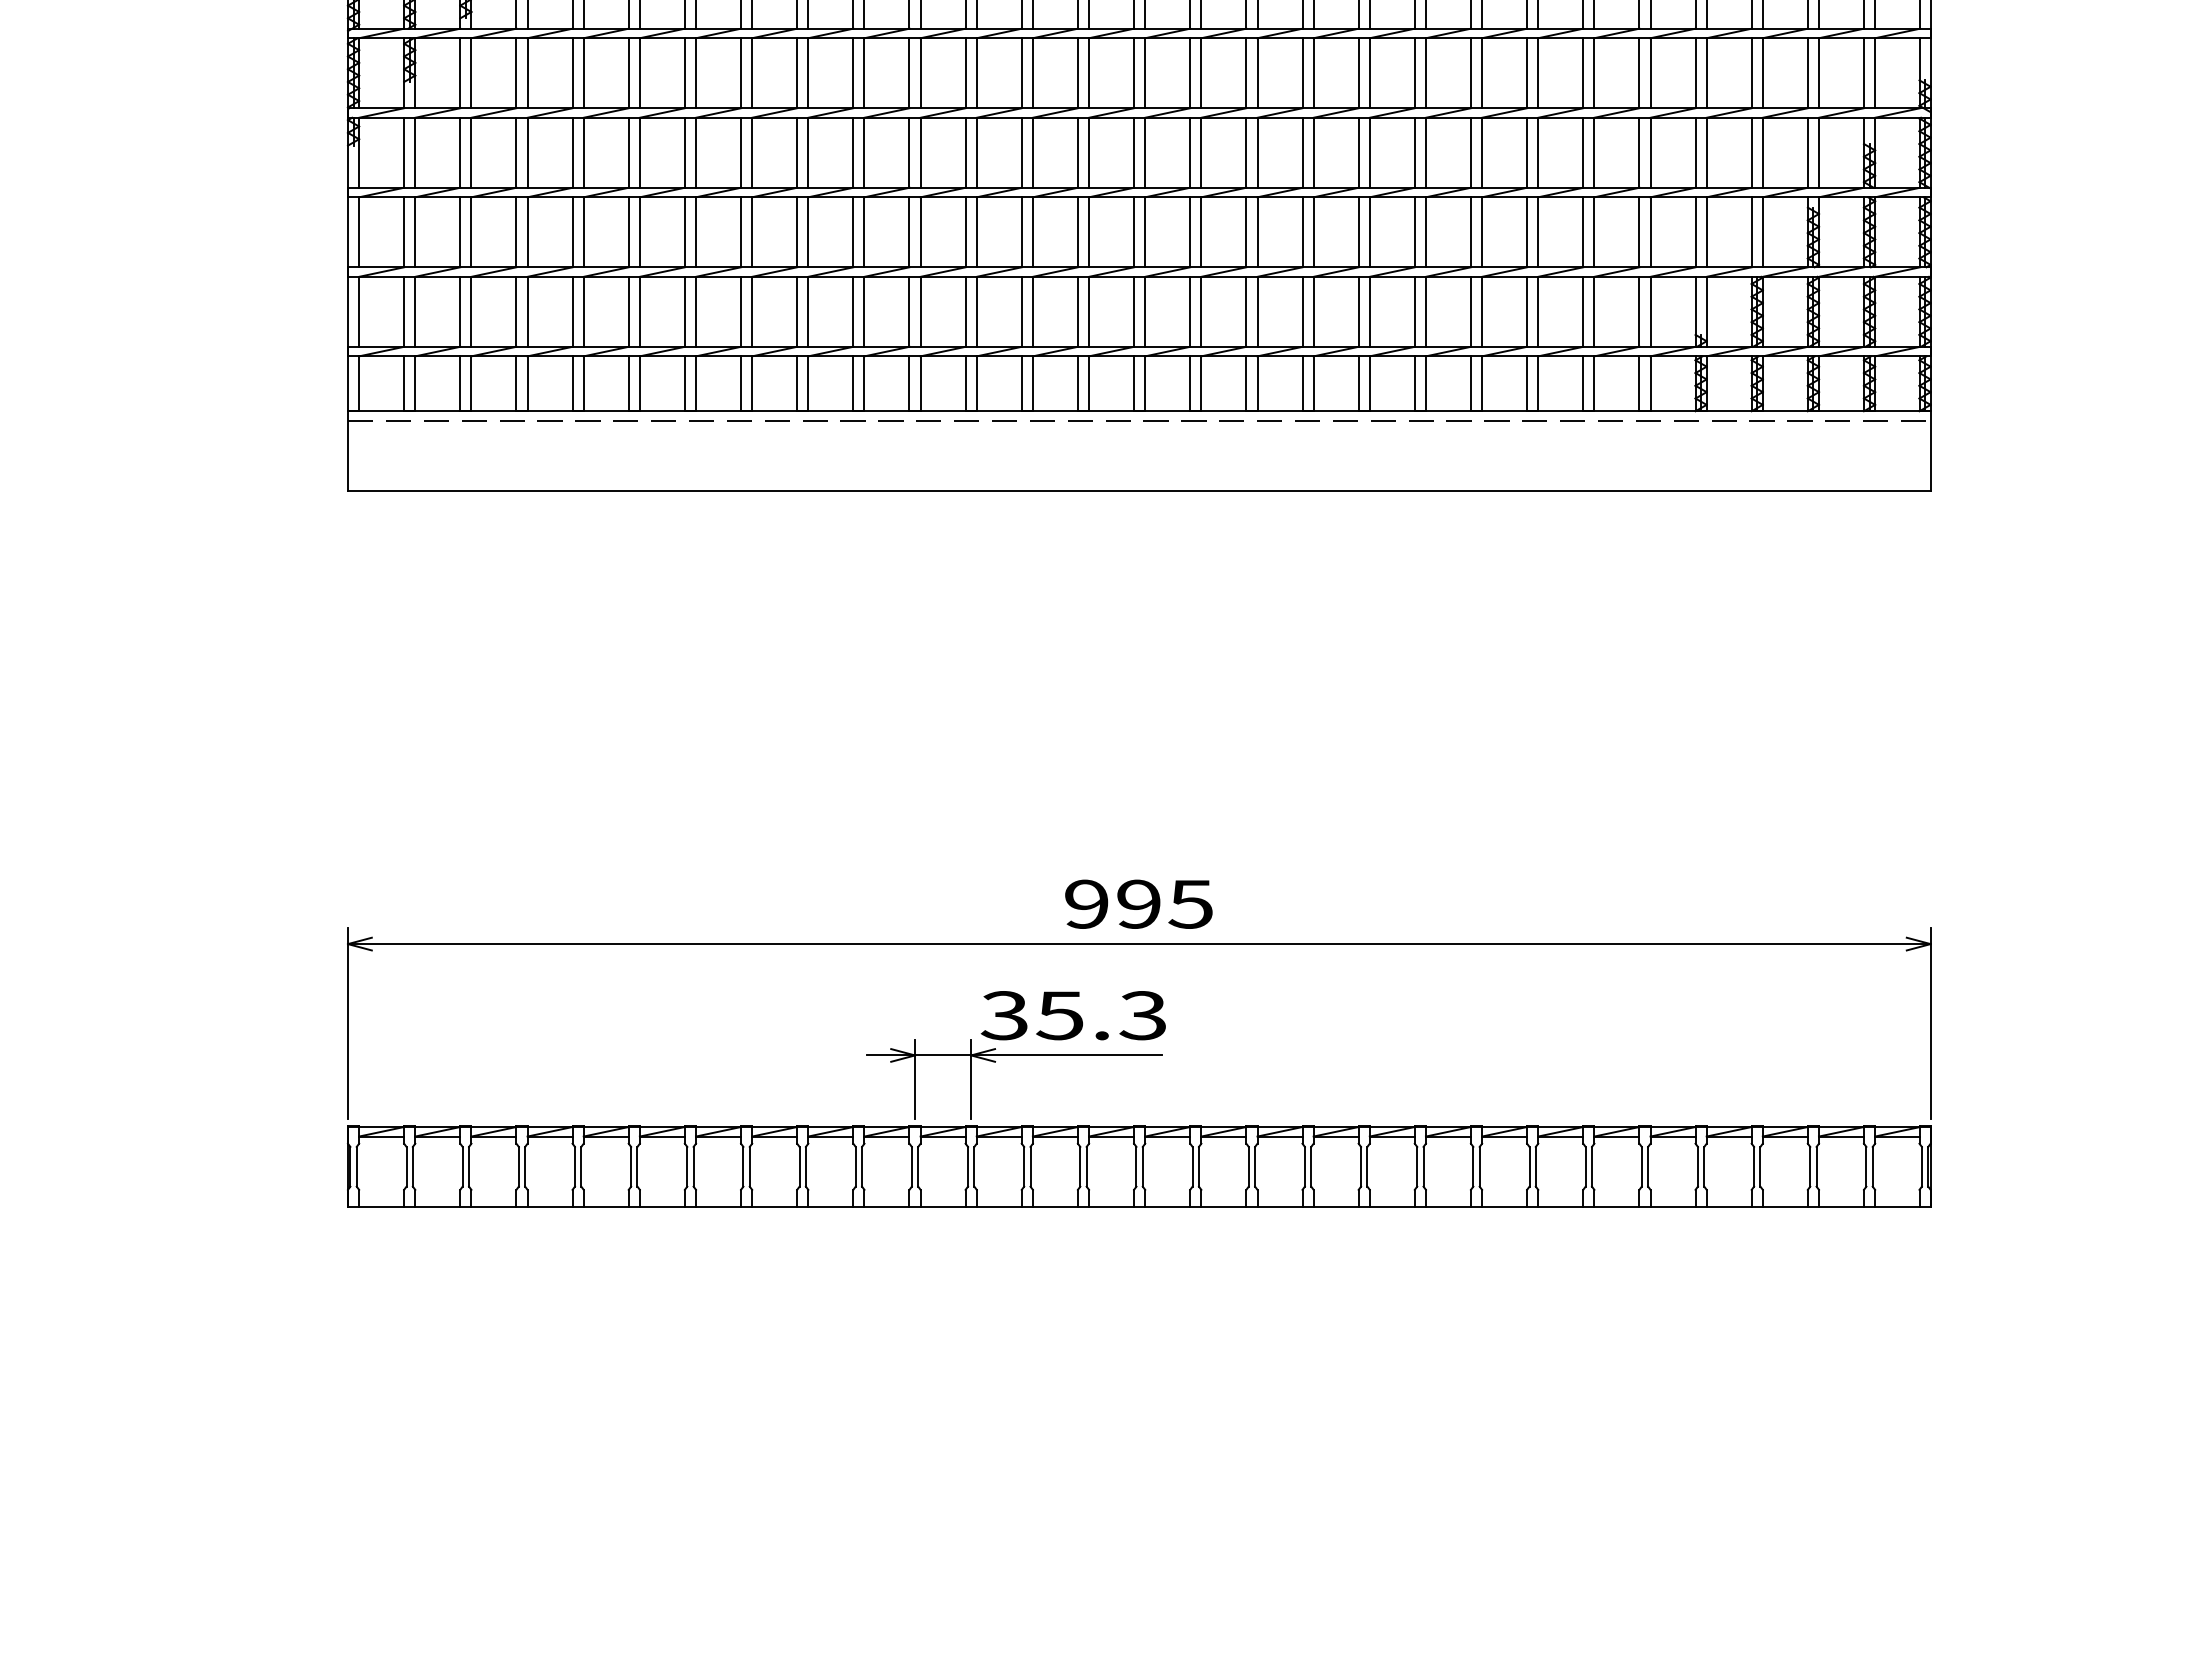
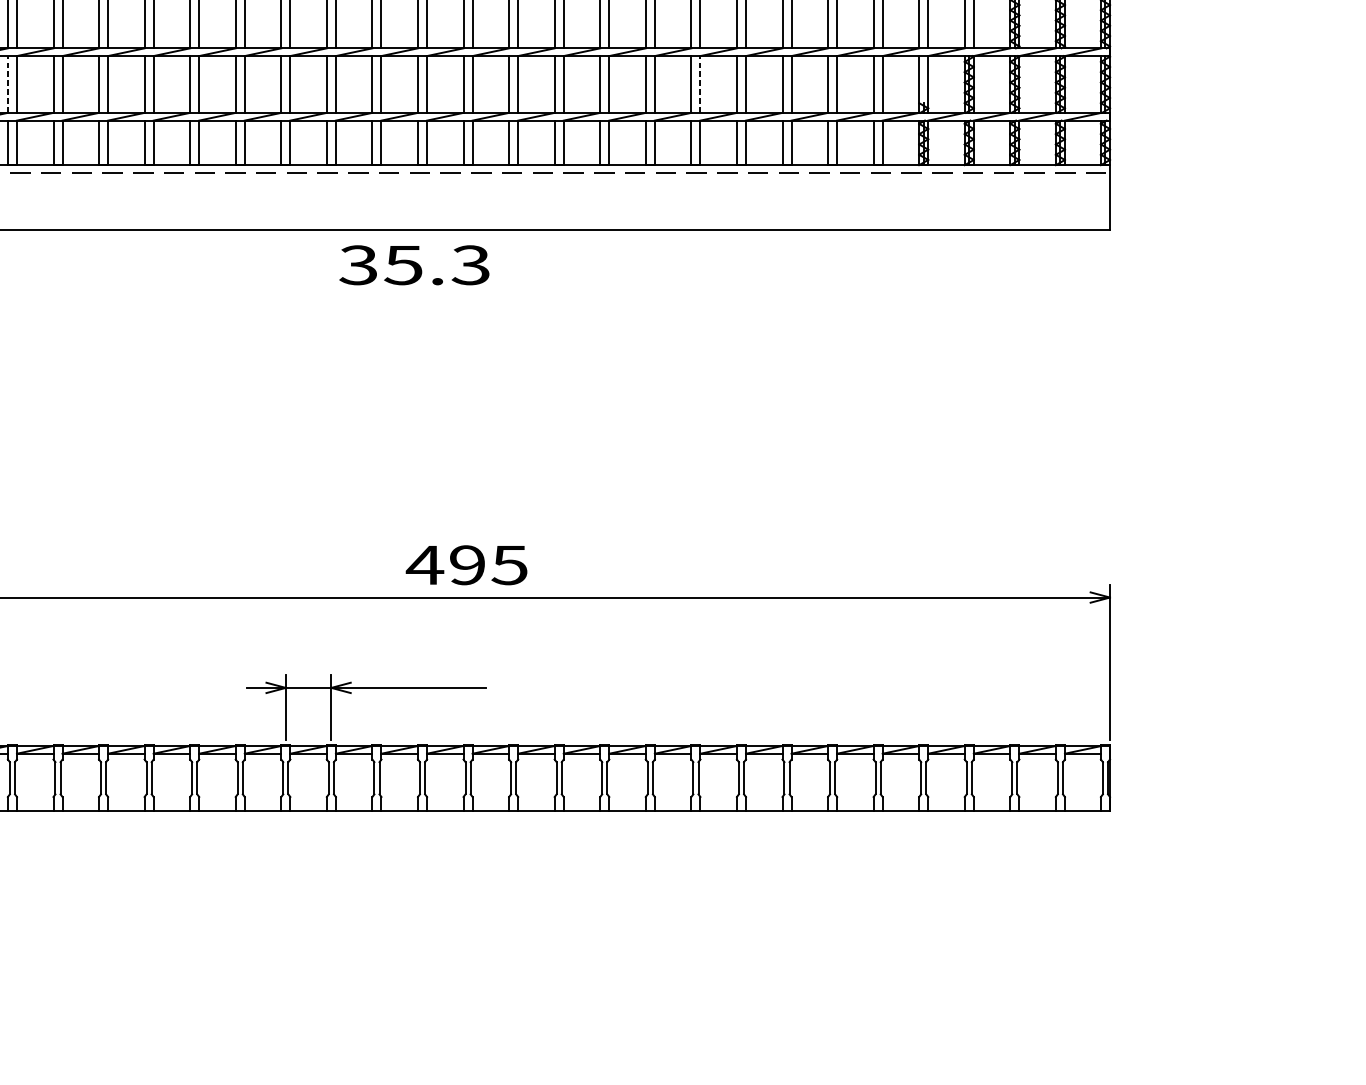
line: (572, 311) -> (7, 84), solid -> dashed
line: (1425, 311) -> (700, 84), solid -> dashed
text: (1086, 903) -> (424, 564), 995 -> 495
text: (1072, 1015) -> (413, 265), moved

